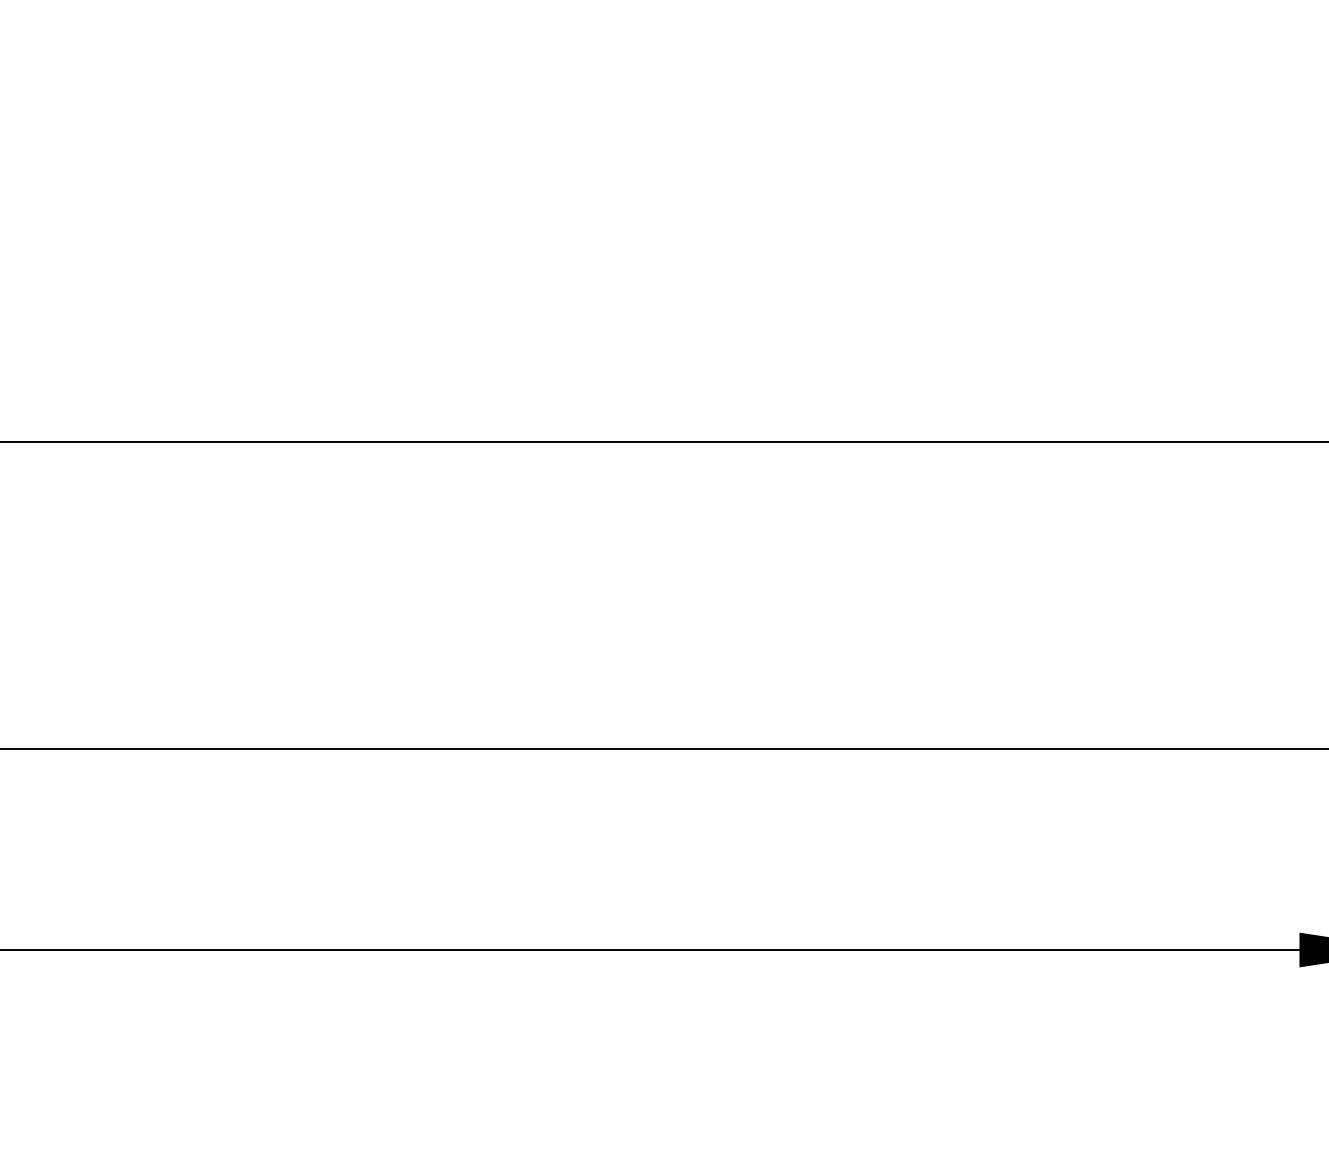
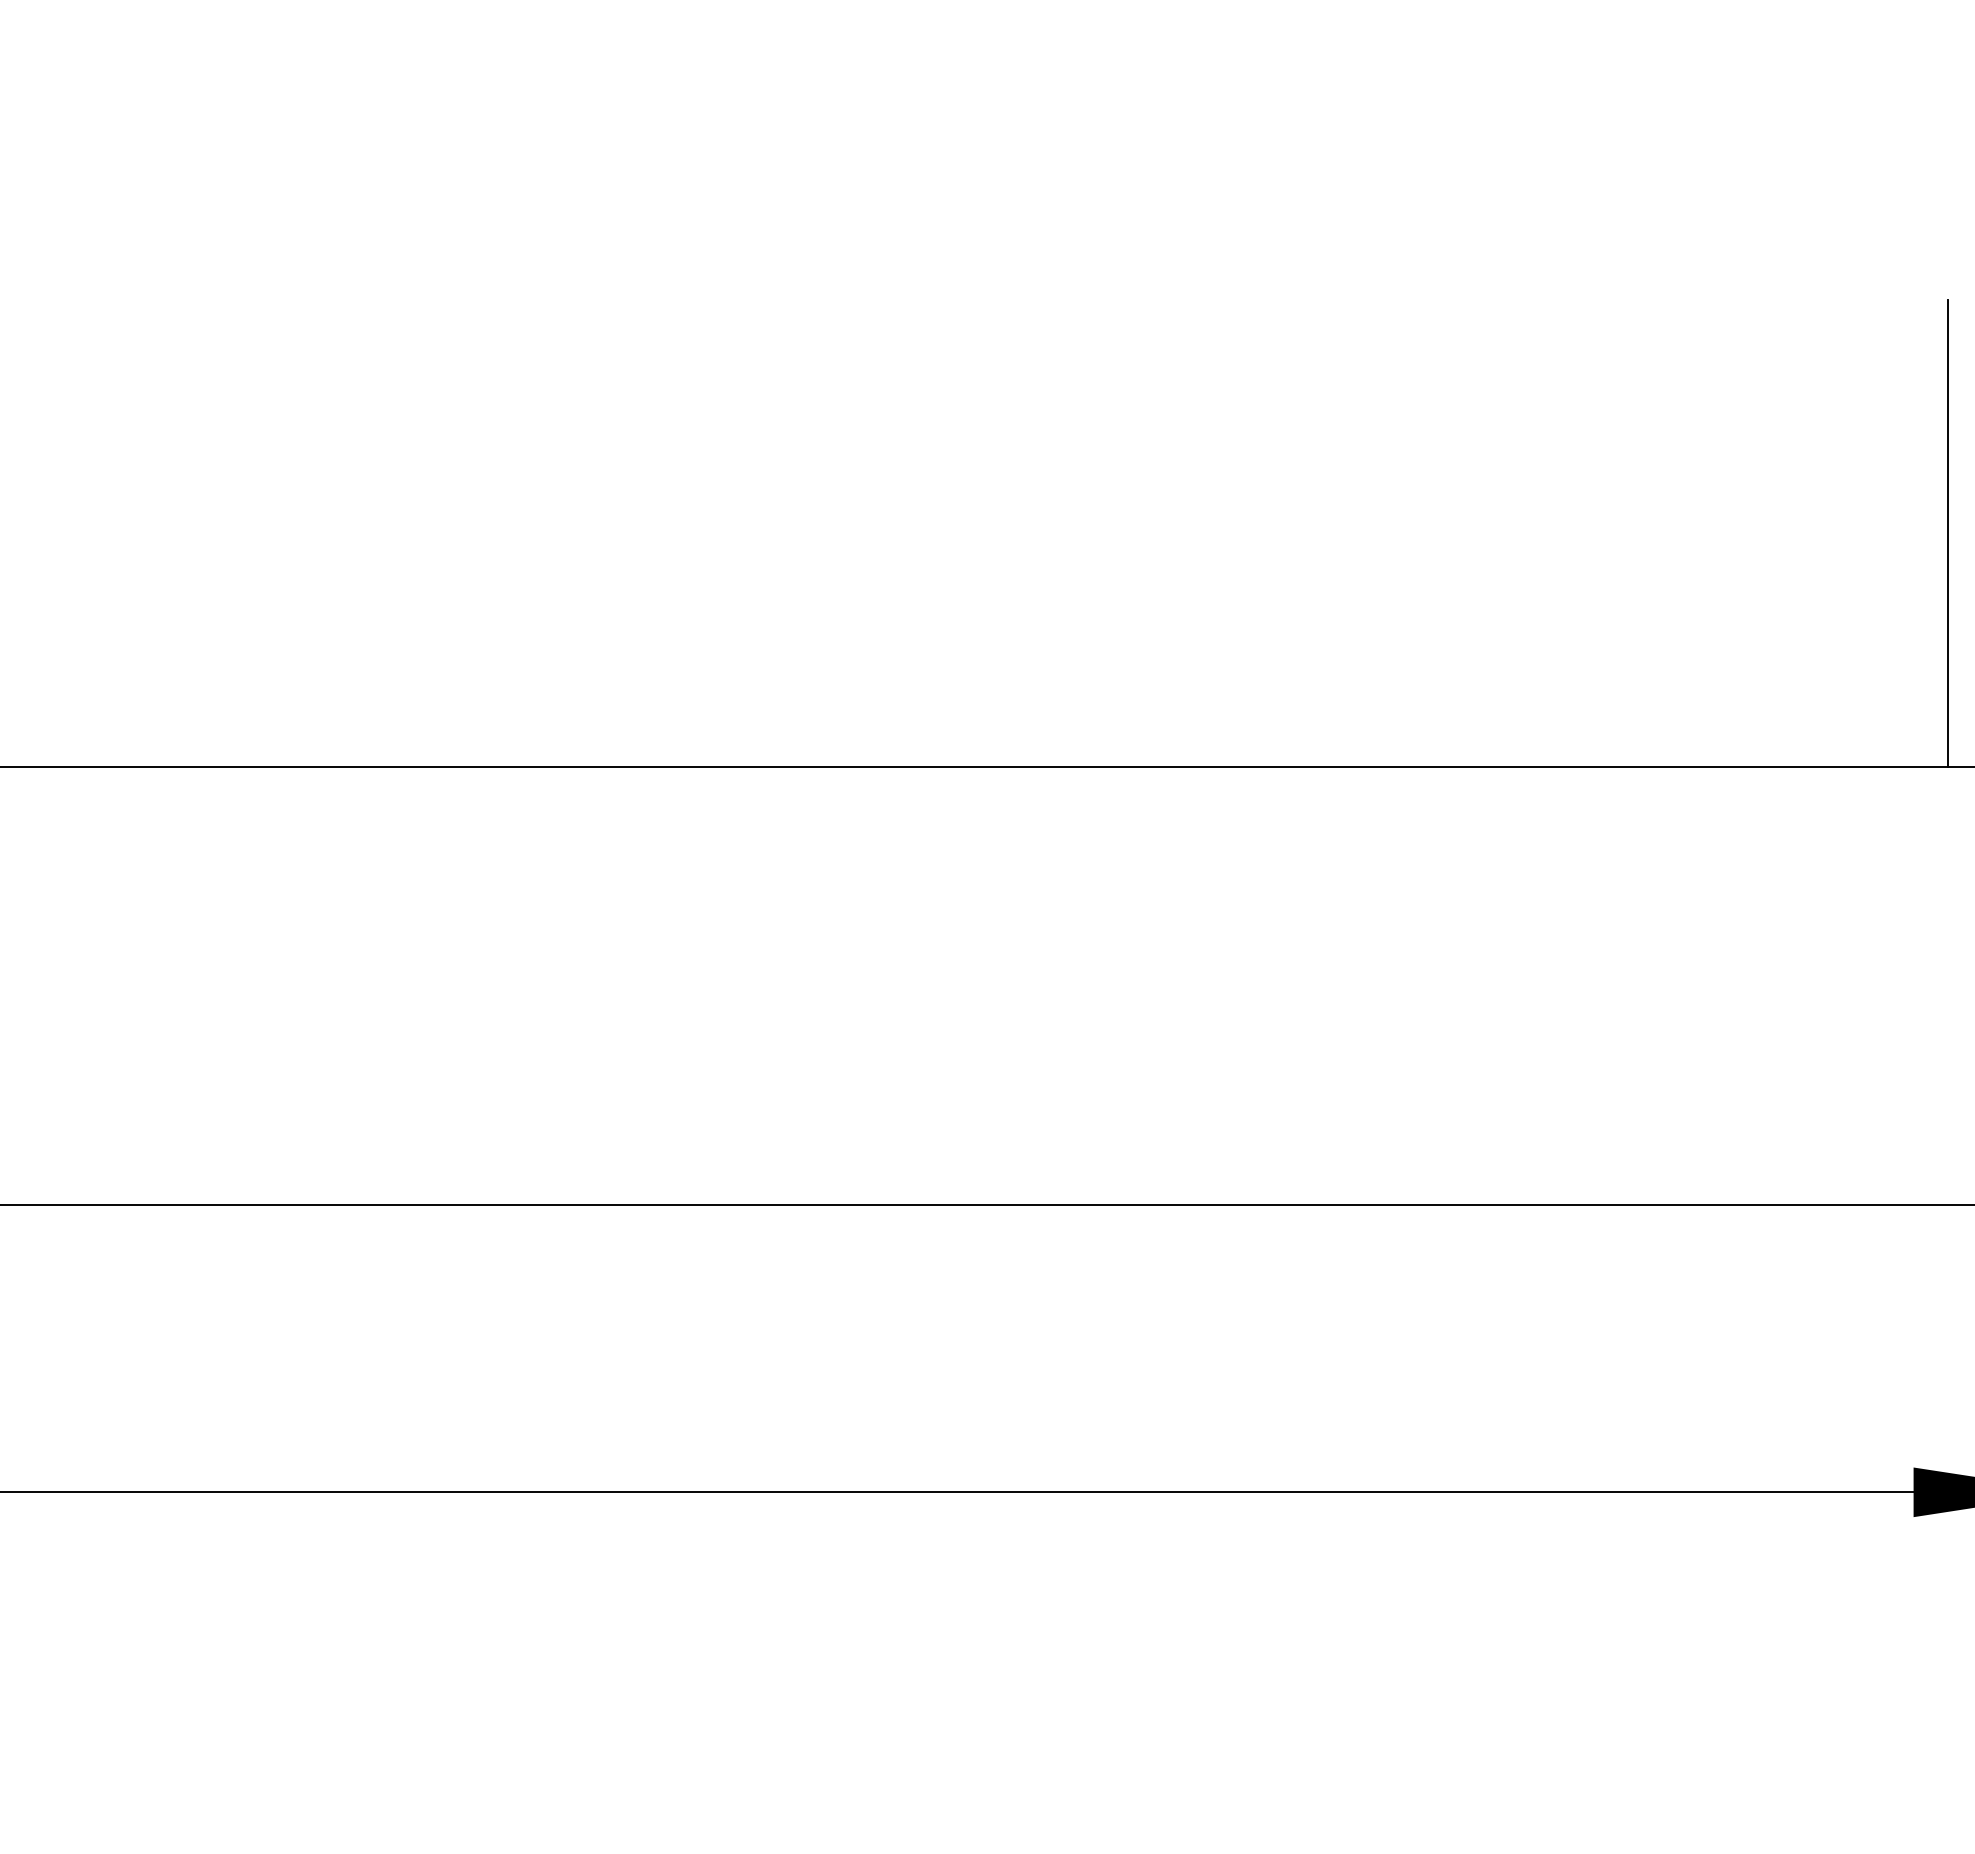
line: (1323, 278) -> (1948, 533), added

